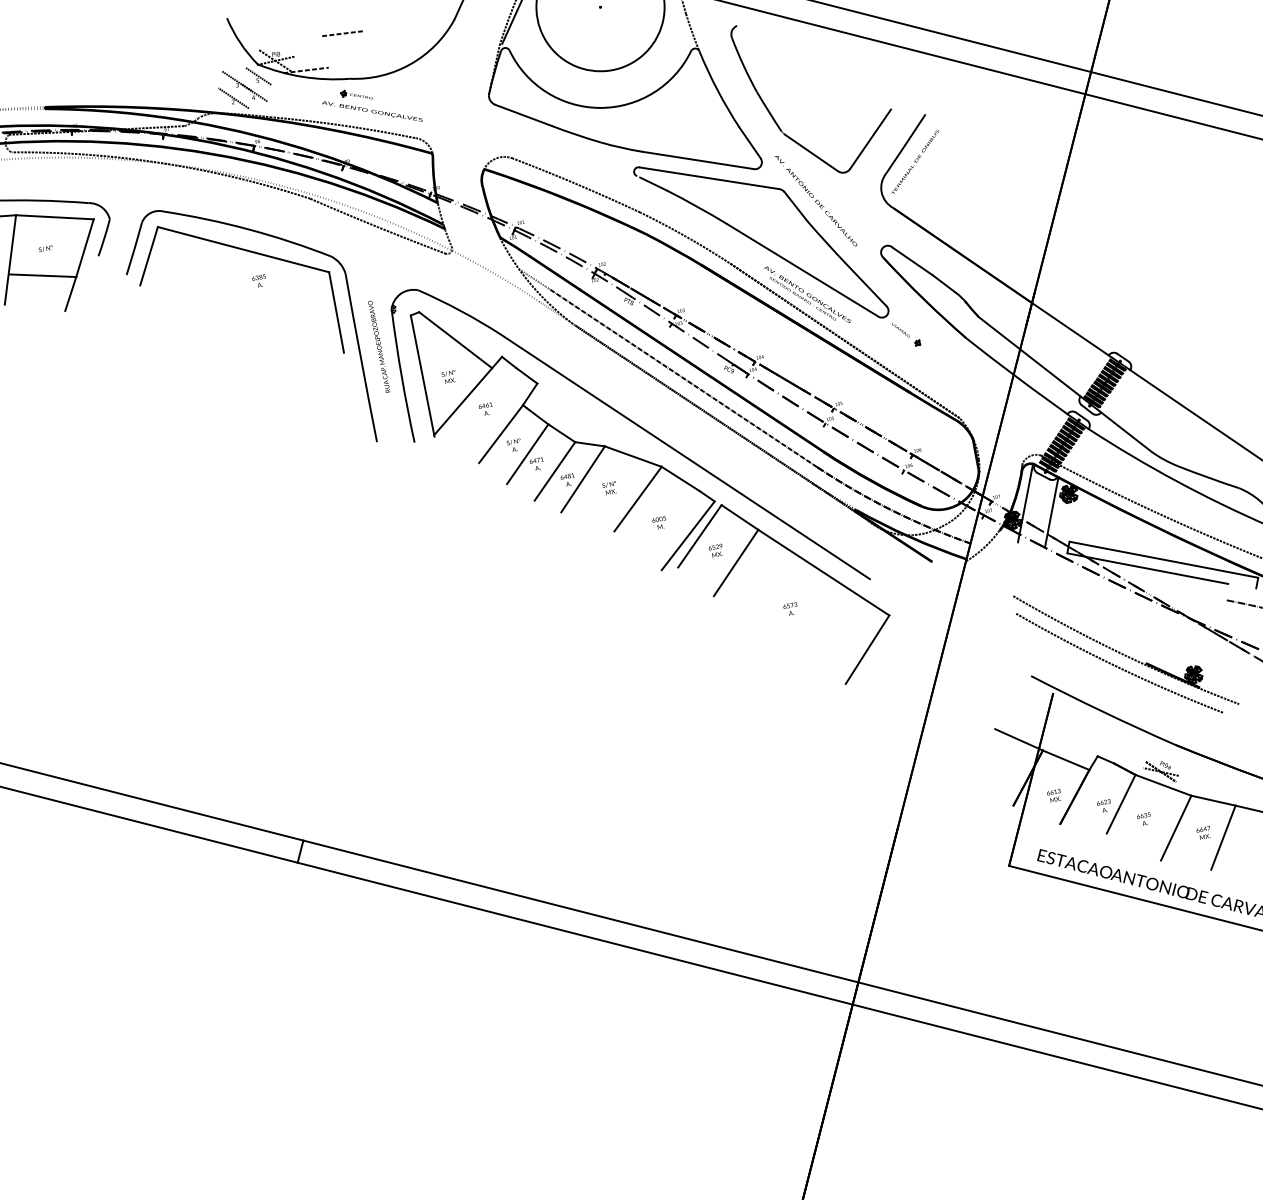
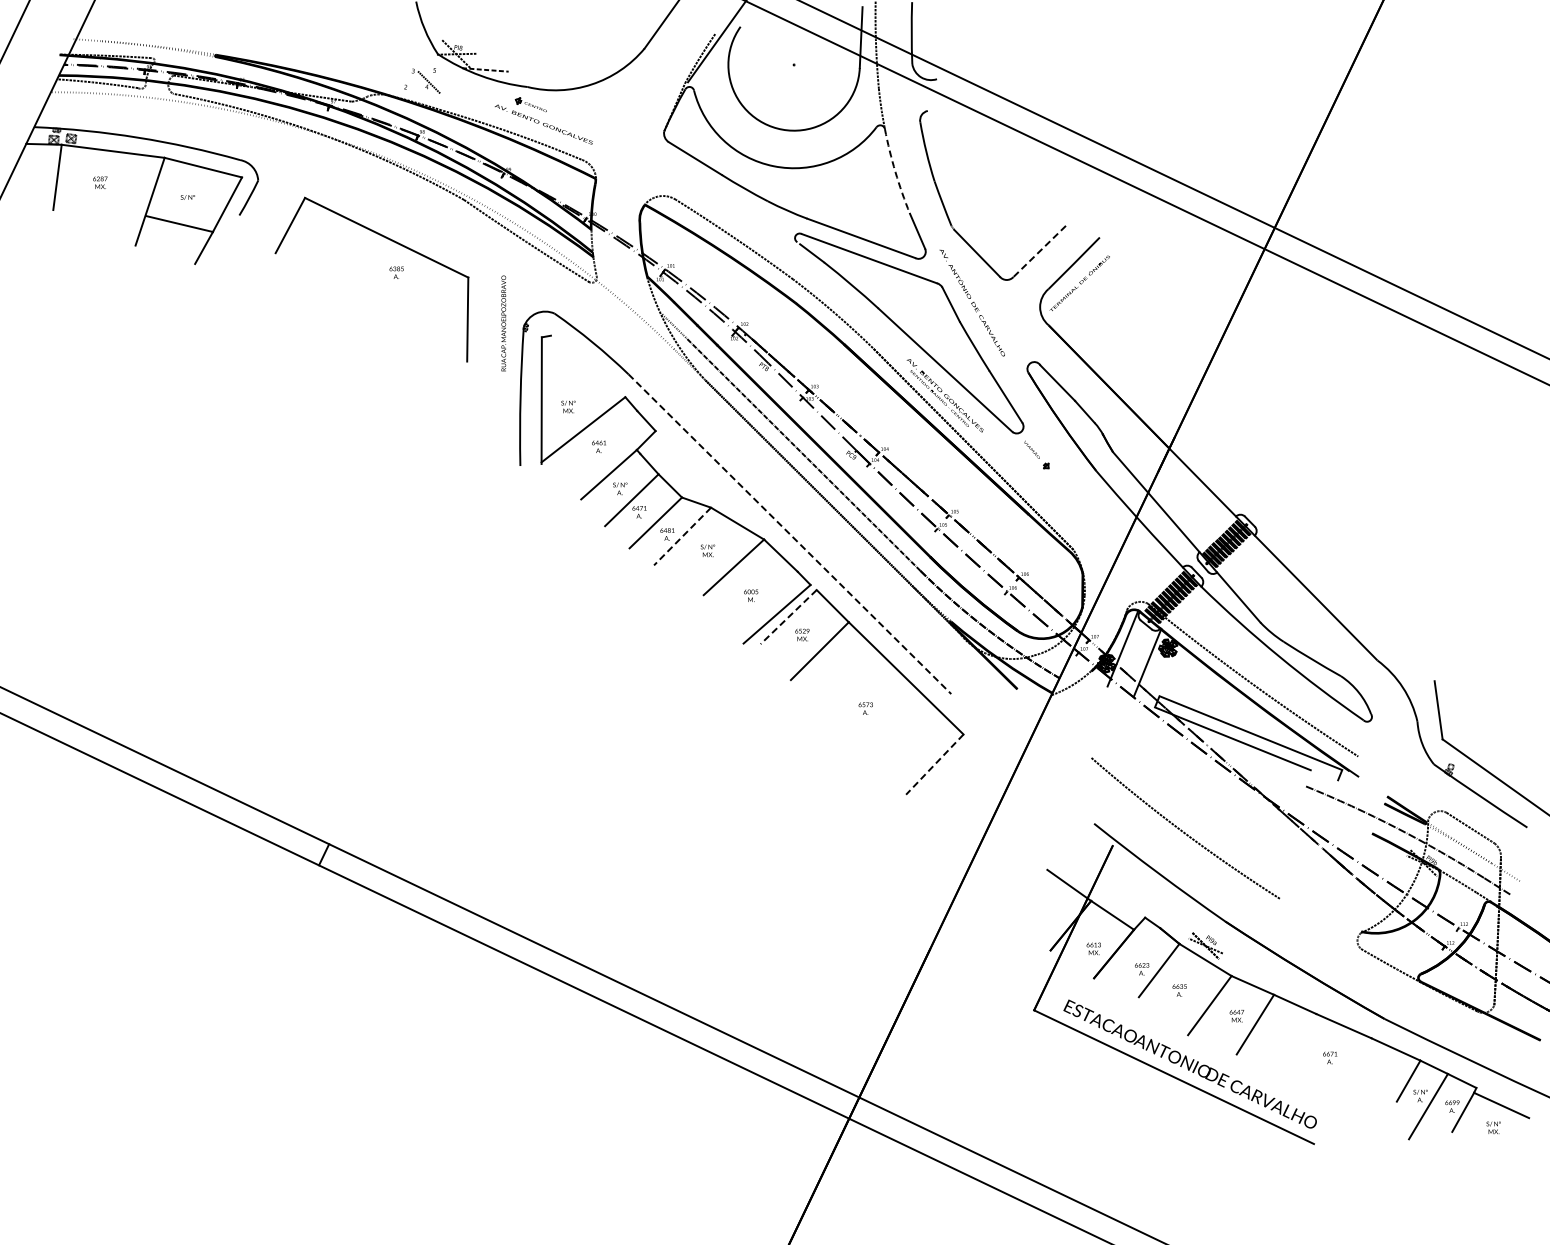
line: (342, 32) -> (529, 39), removed
line: (257, 75) -> (435, 65), removed
line: (236, 80) -> (413, 66), removed
arc: (717, 90) -> (895, 172), solid -> dashed
line: (233, 98) -> (406, 83), removed
line: (870, 139) -> (1039, 251), solid -> dashed
part: (272, 237) -> (418, 231), removed
line: (454, 339) -> (581, 370), removed
text: (378, 346) -> (503, 323), moved
line: (685, 456) -> (790, 534), solid -> dashed
line: (583, 479) -> (682, 536), solid -> dashed
line: (699, 536) -> (788, 617), solid -> dashed
line: (867, 649) -> (934, 764), solid -> dashed
part: (1125, 650) -> (1194, 816), removed

